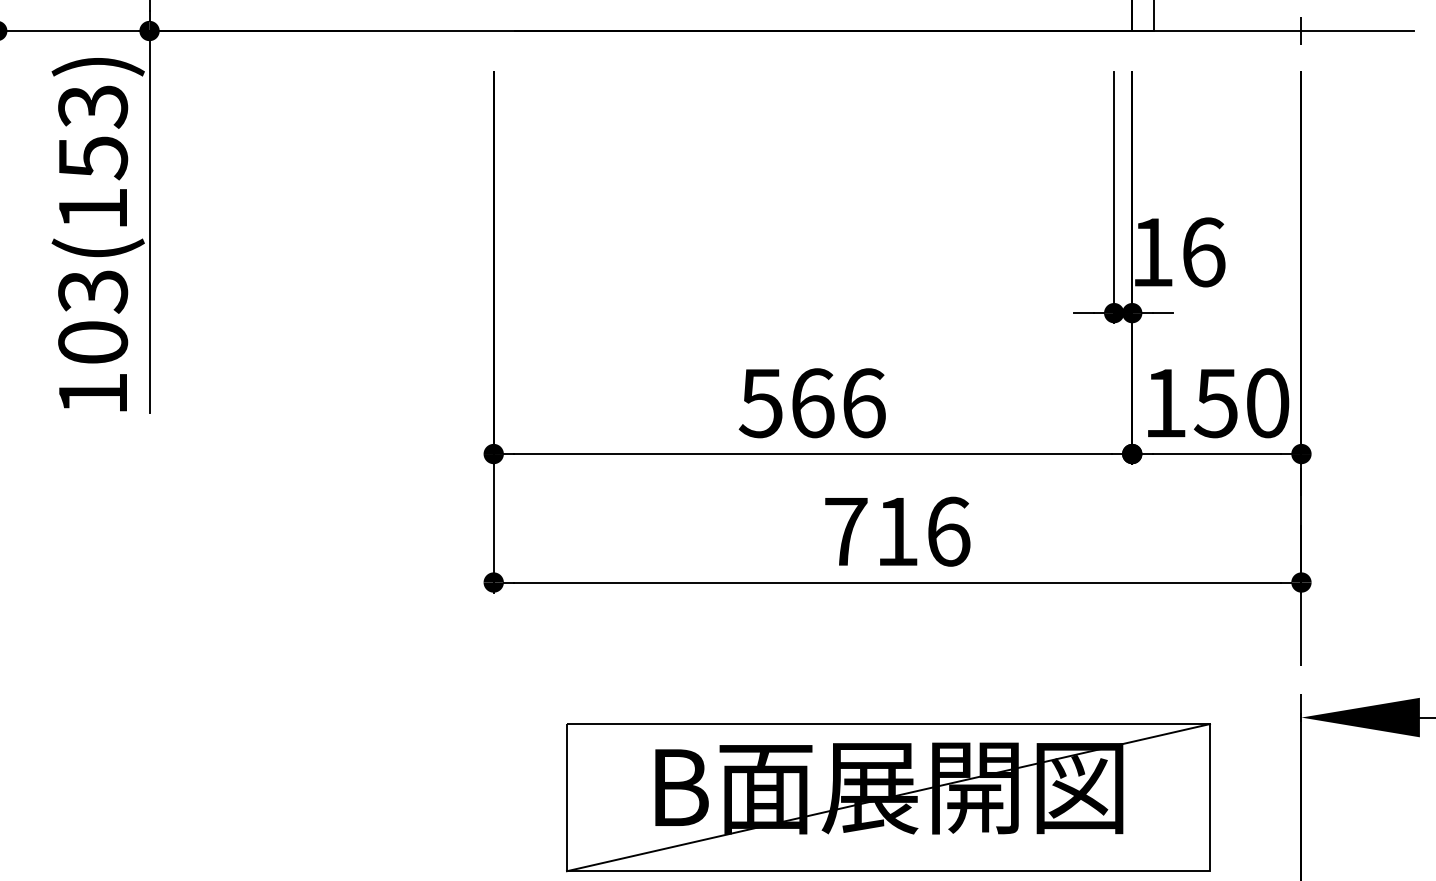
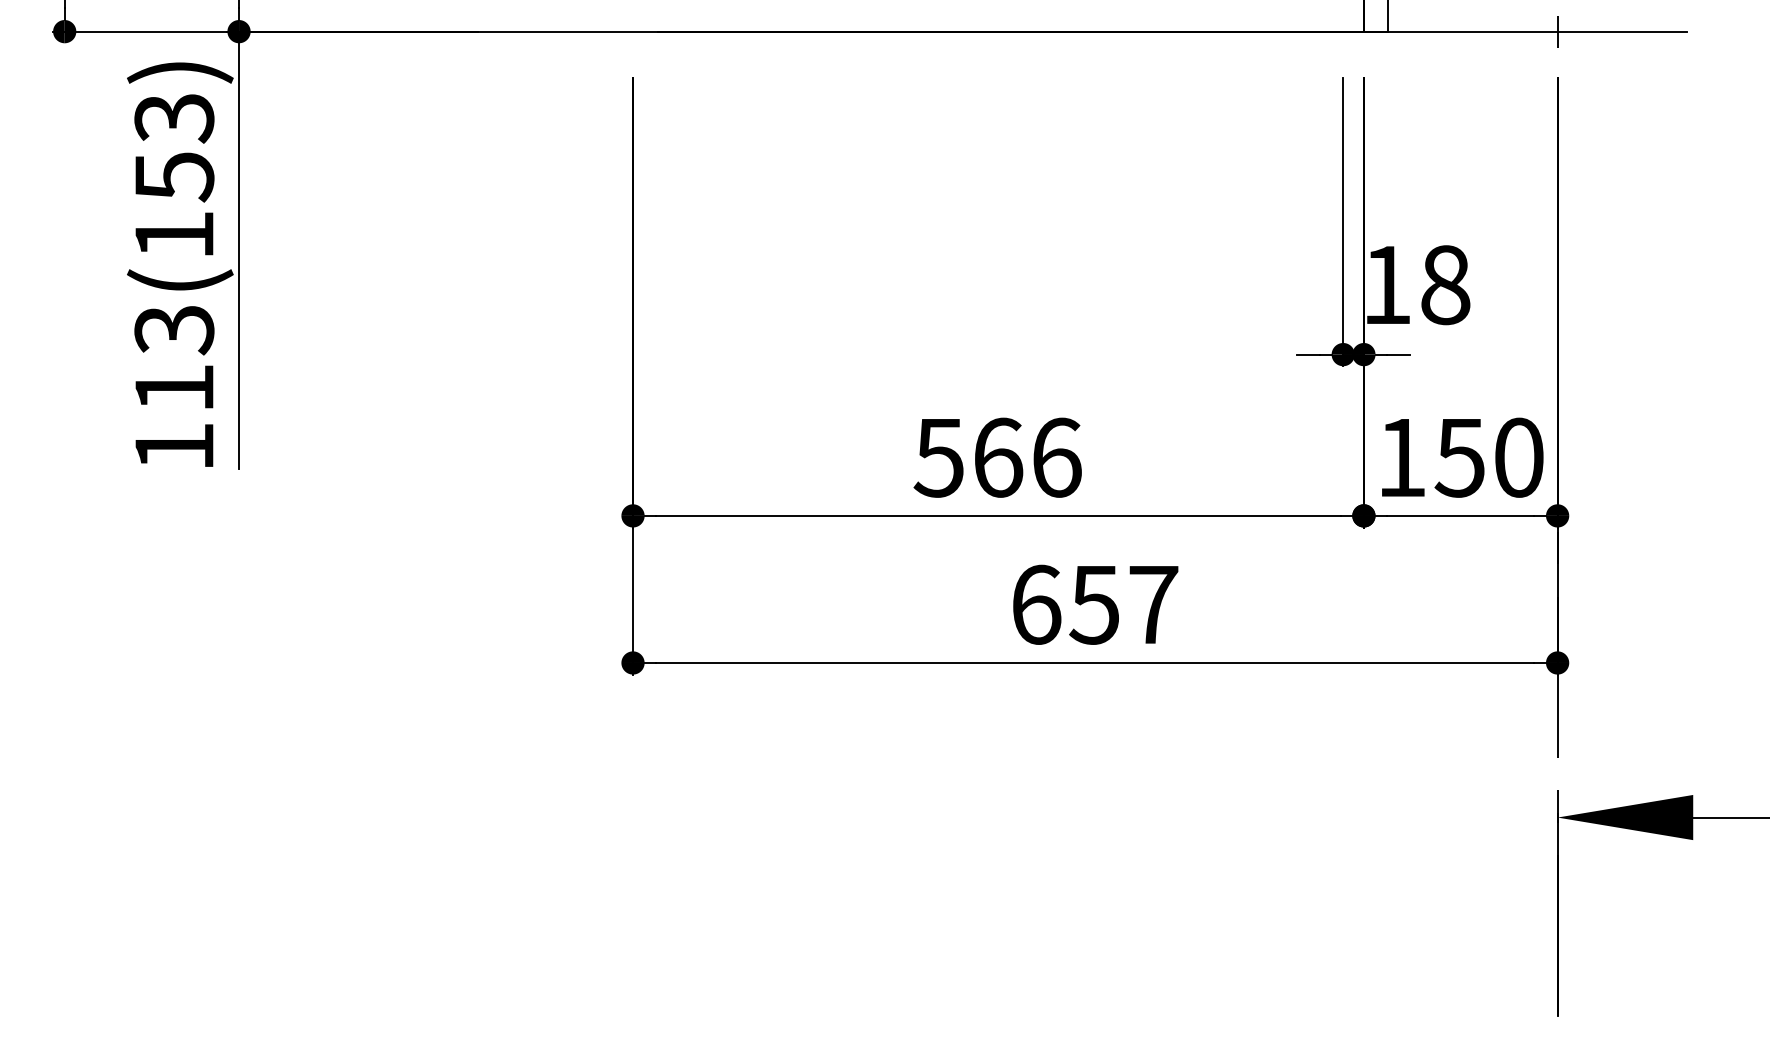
text: (1203, 252) -> (1445, 285), 16 -> 18
text: (93, 342) -> (174, 388), 103(153) -> 113(153)
text: (897, 531) -> (1095, 604), 716 -> 657
part: (888, 797) -> (1084, 909), removed

